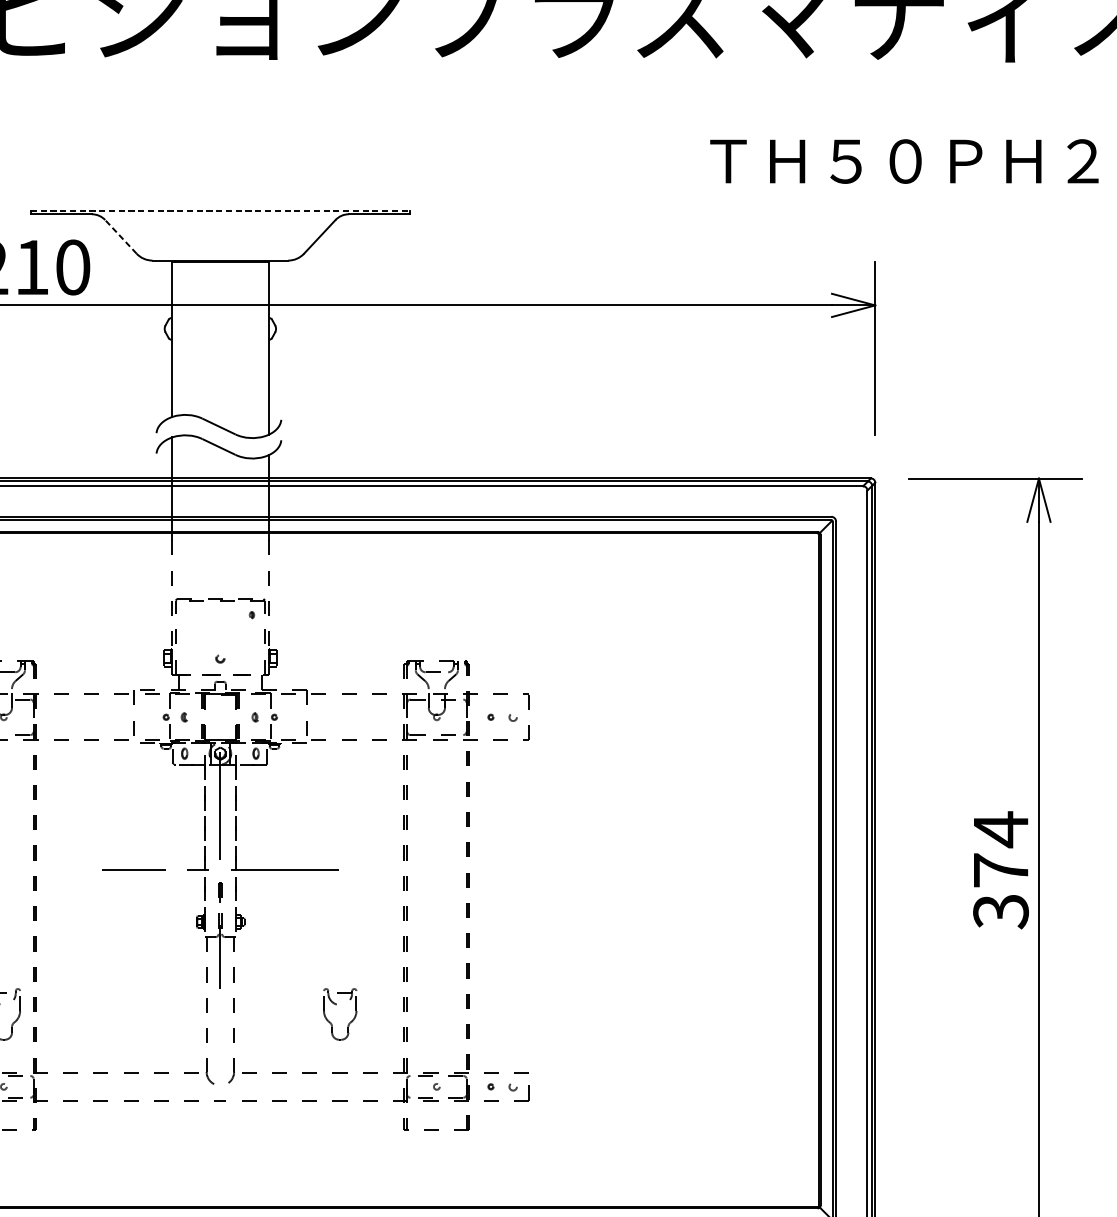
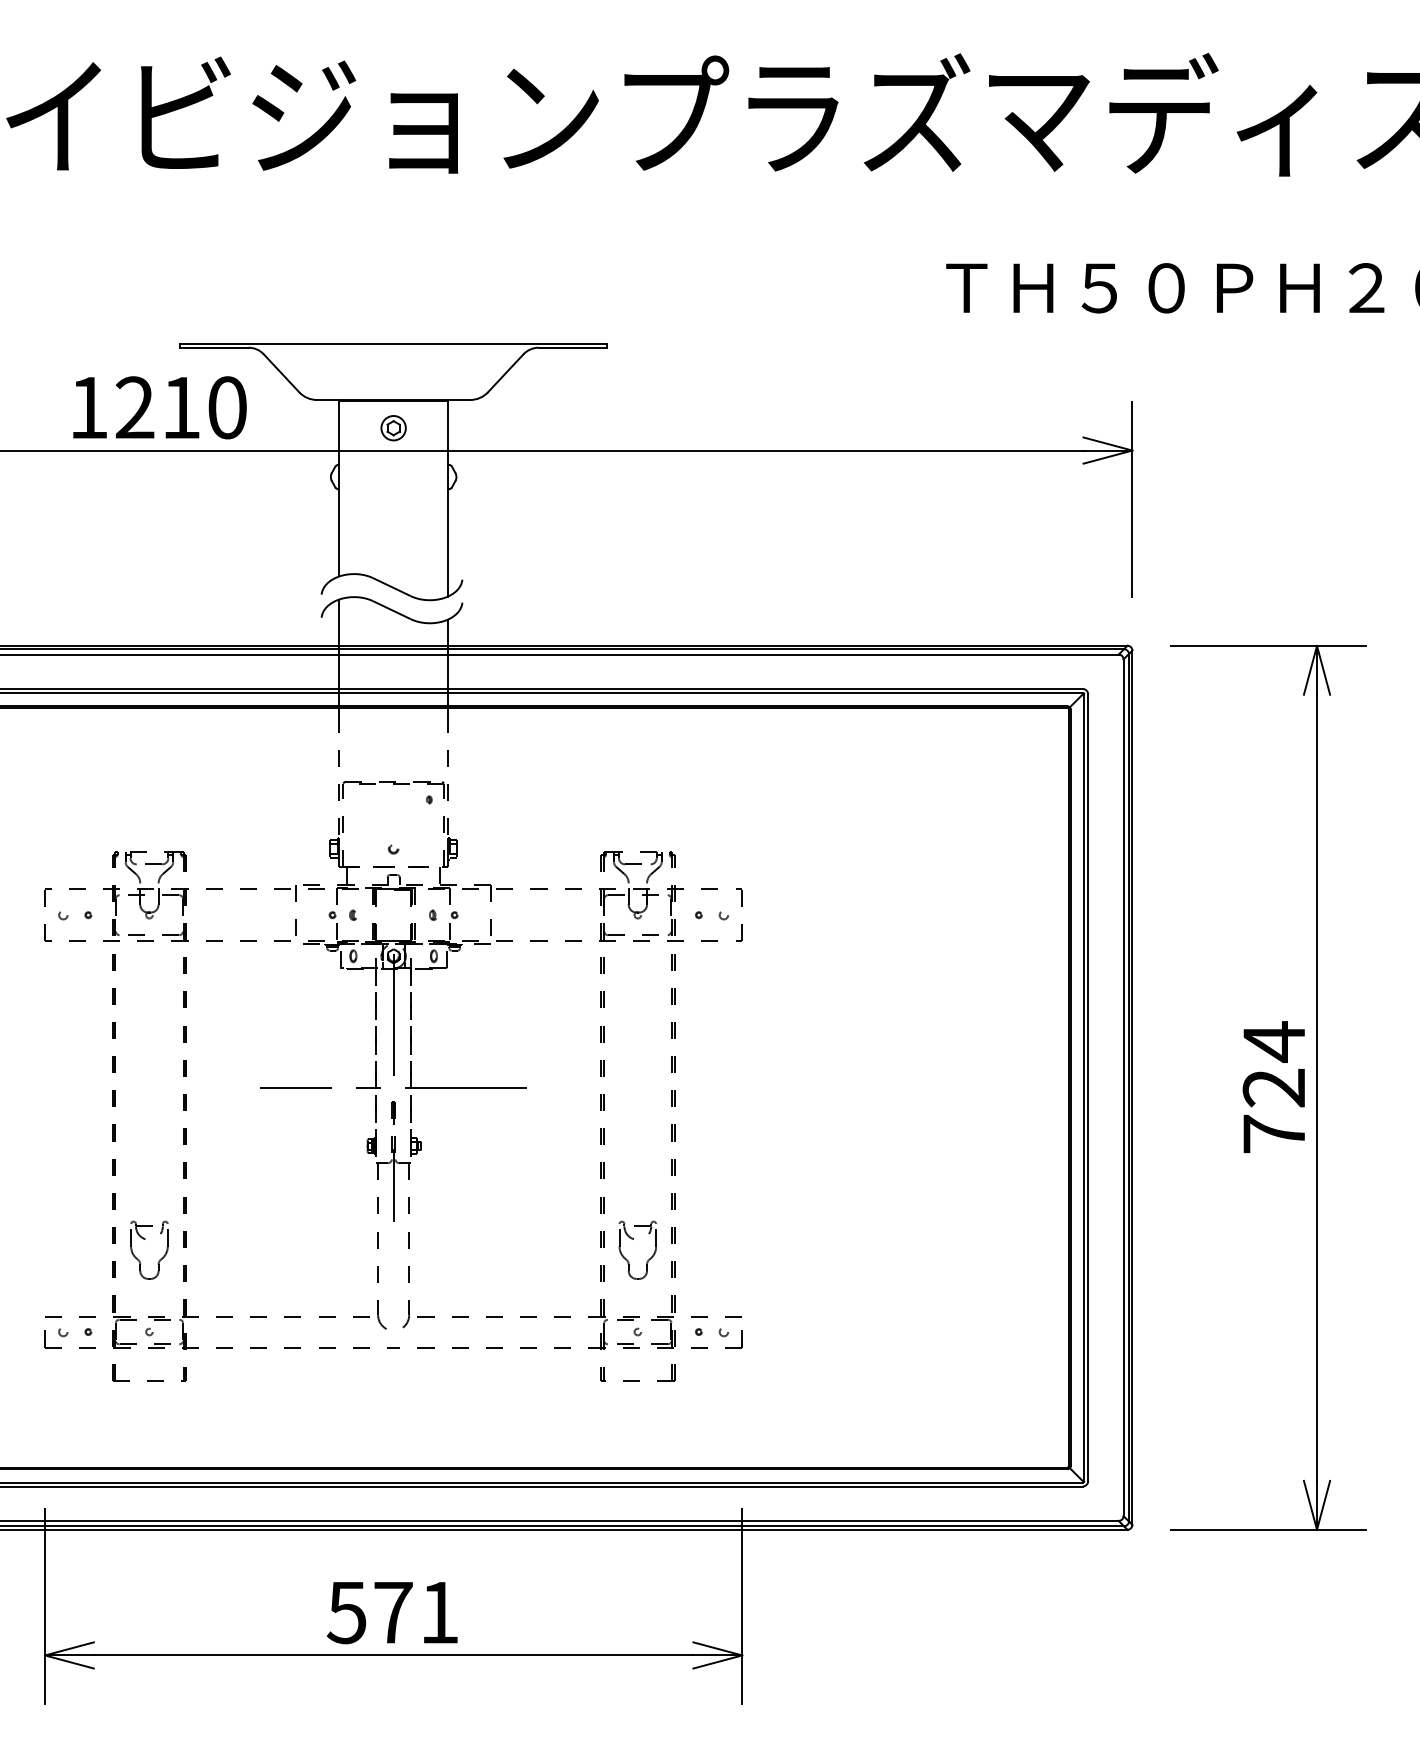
line: (220, 210) -> (393, 343), dashed -> solid
line: (120, 236) -> (281, 372), dashed -> solid
part: (220, 285) -> (393, 428), added
text: (1000, 891) -> (1273, 1111), 374 -> 724
part: (336, 1004) -> (633, 1239), moved

